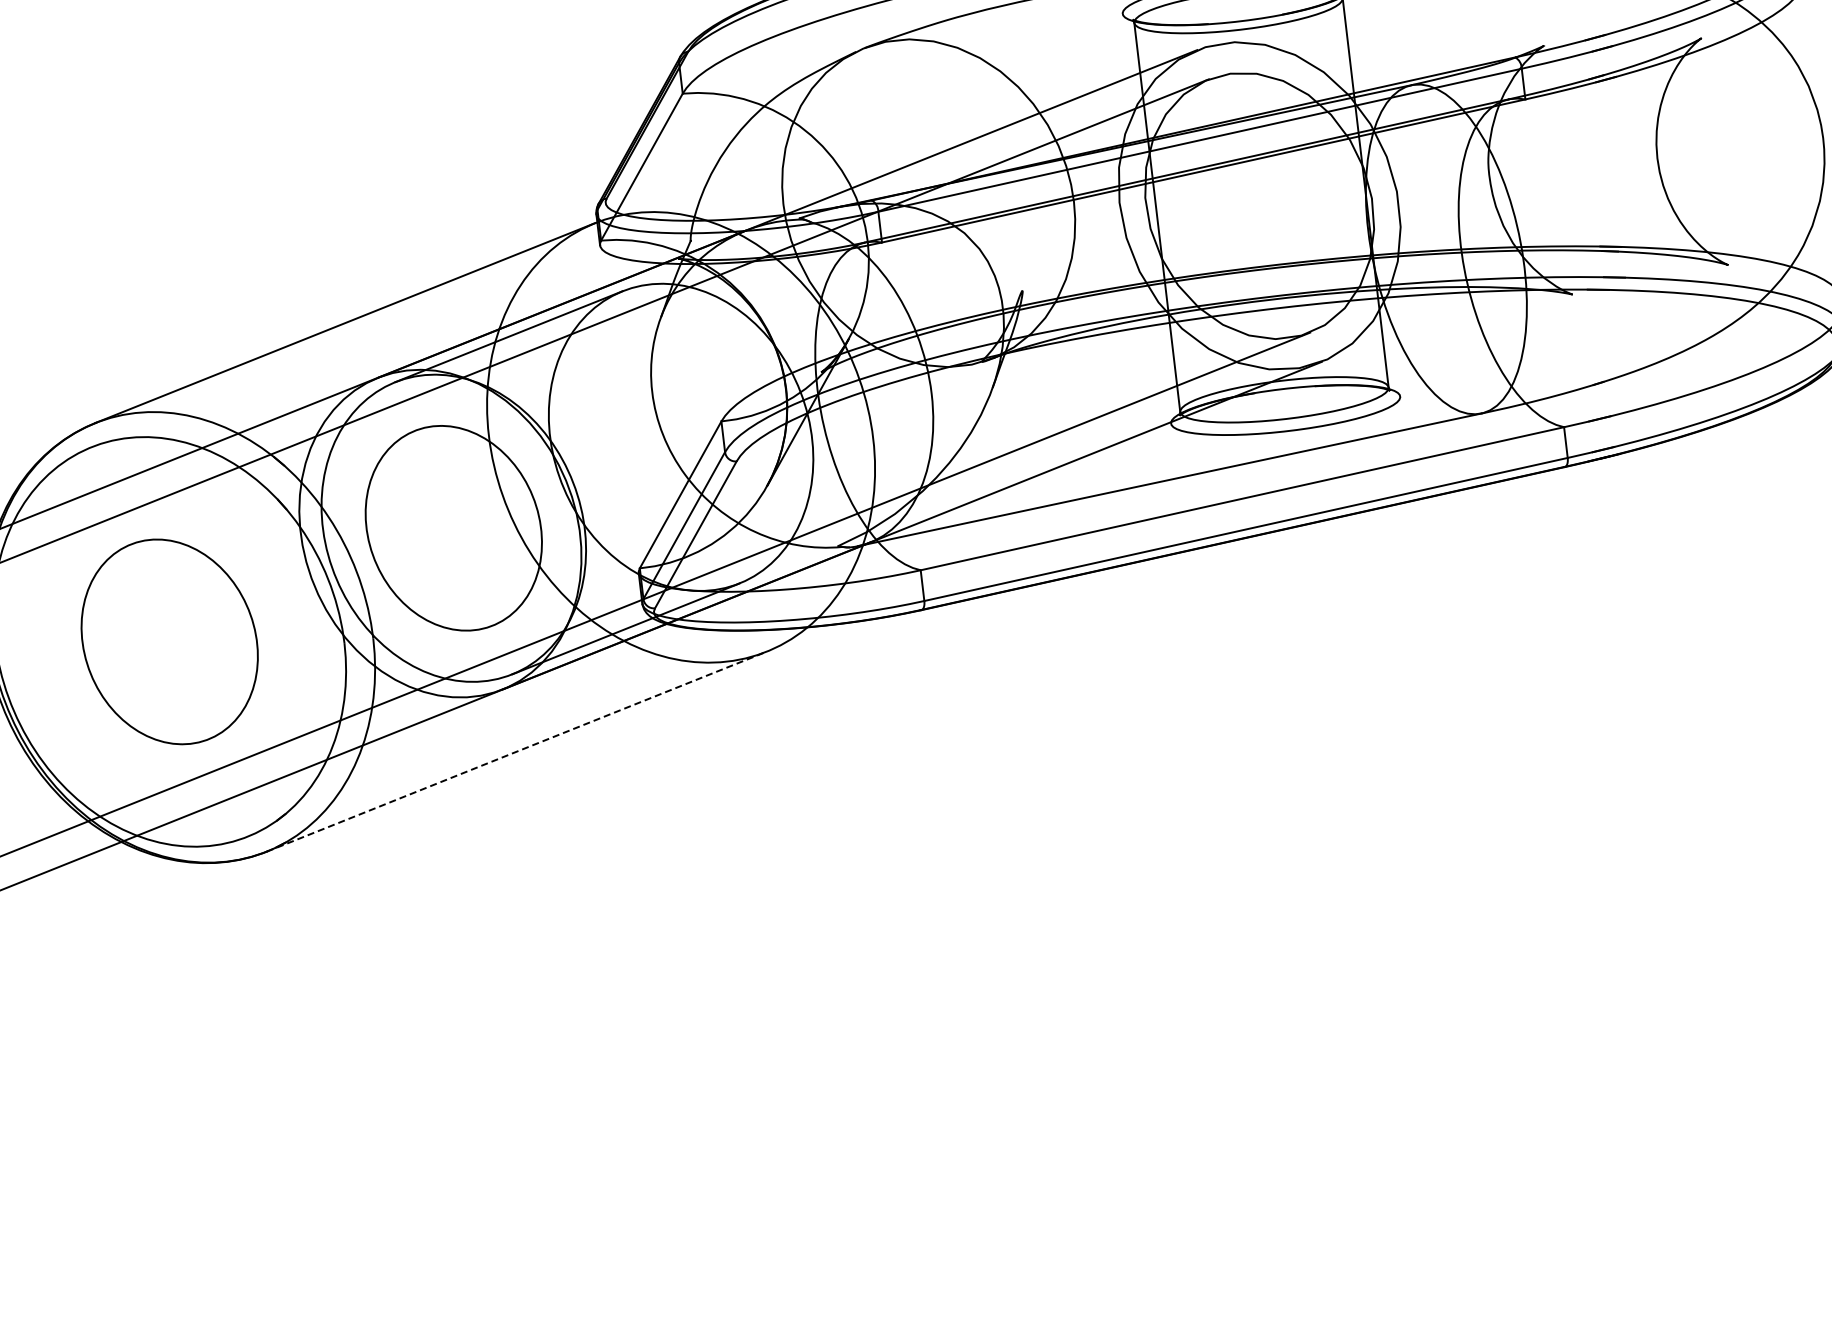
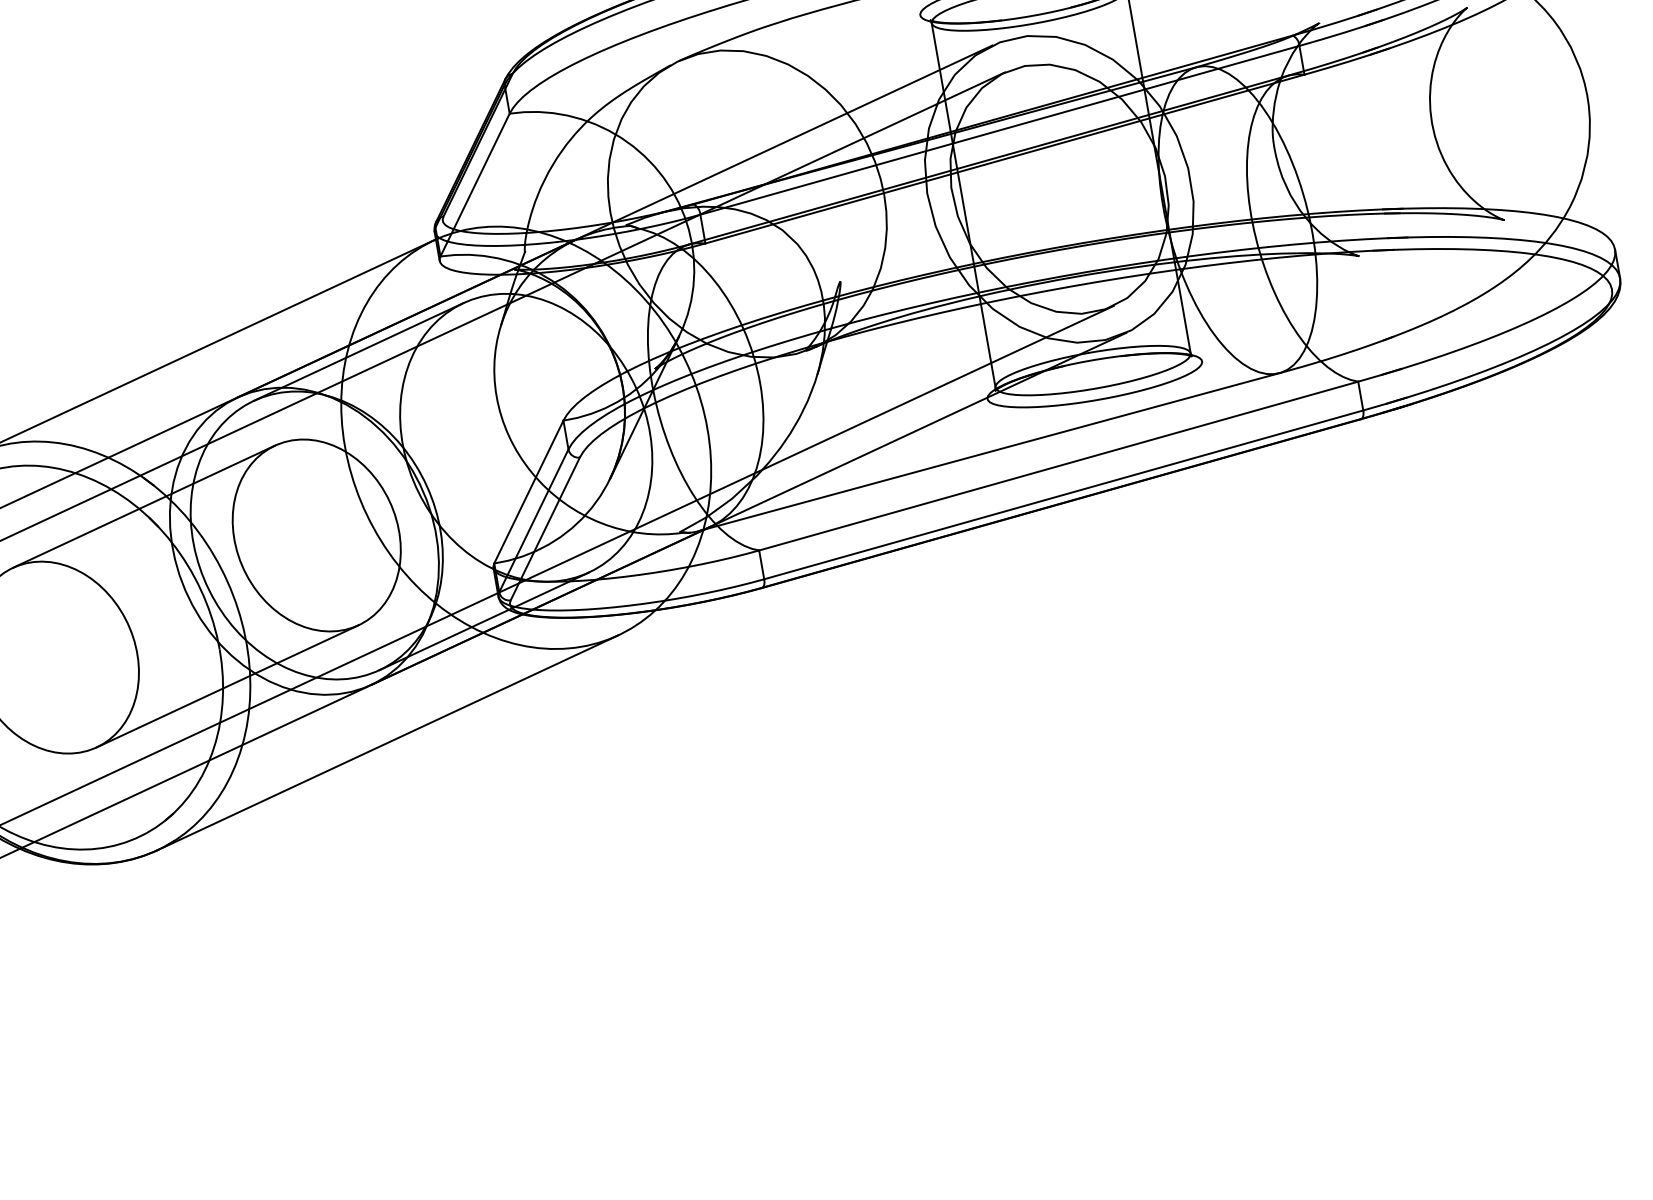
line: (272, 487) -> (143, 506), added
line: (350, 682) -> (227, 686), added
line: (517, 751) -> (388, 742), dashed -> solid

